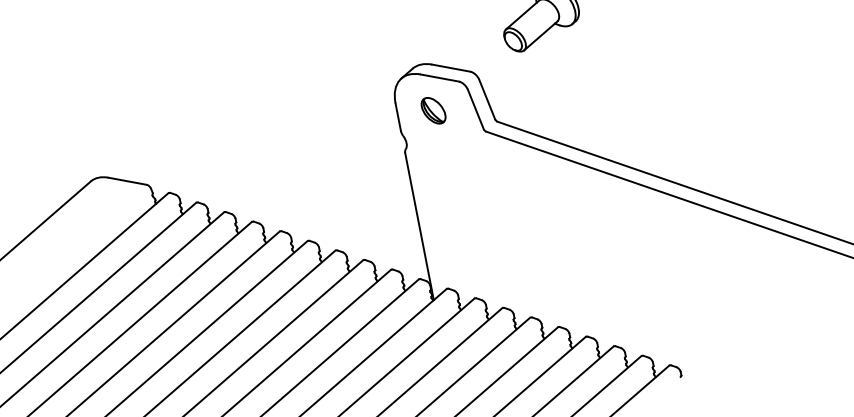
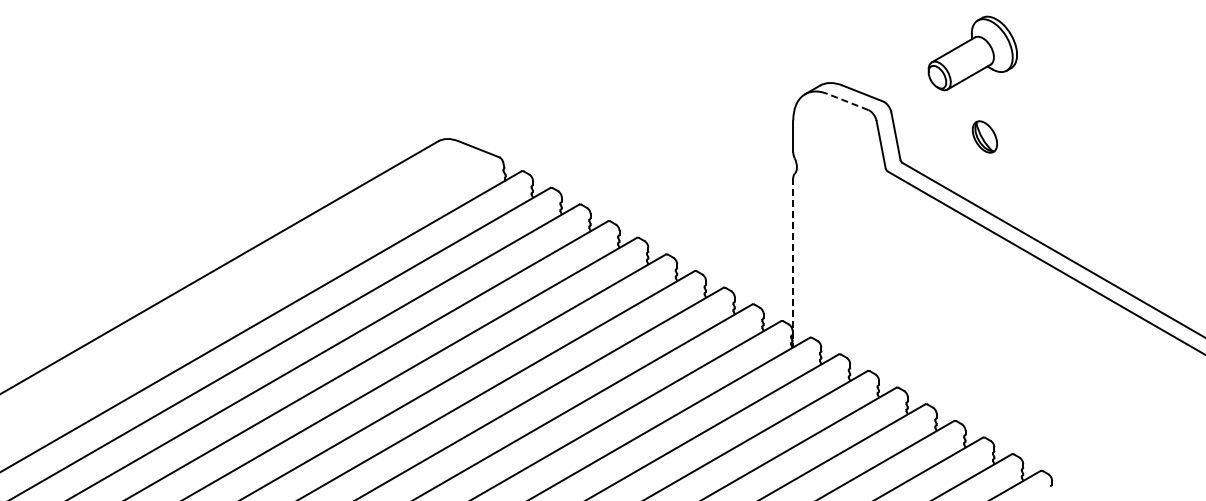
line: (440, 78) -> (848, 102), solid -> dashed
part: (433, 110) -> (984, 136), moved
line: (419, 226) -> (793, 262), solid -> dashed

